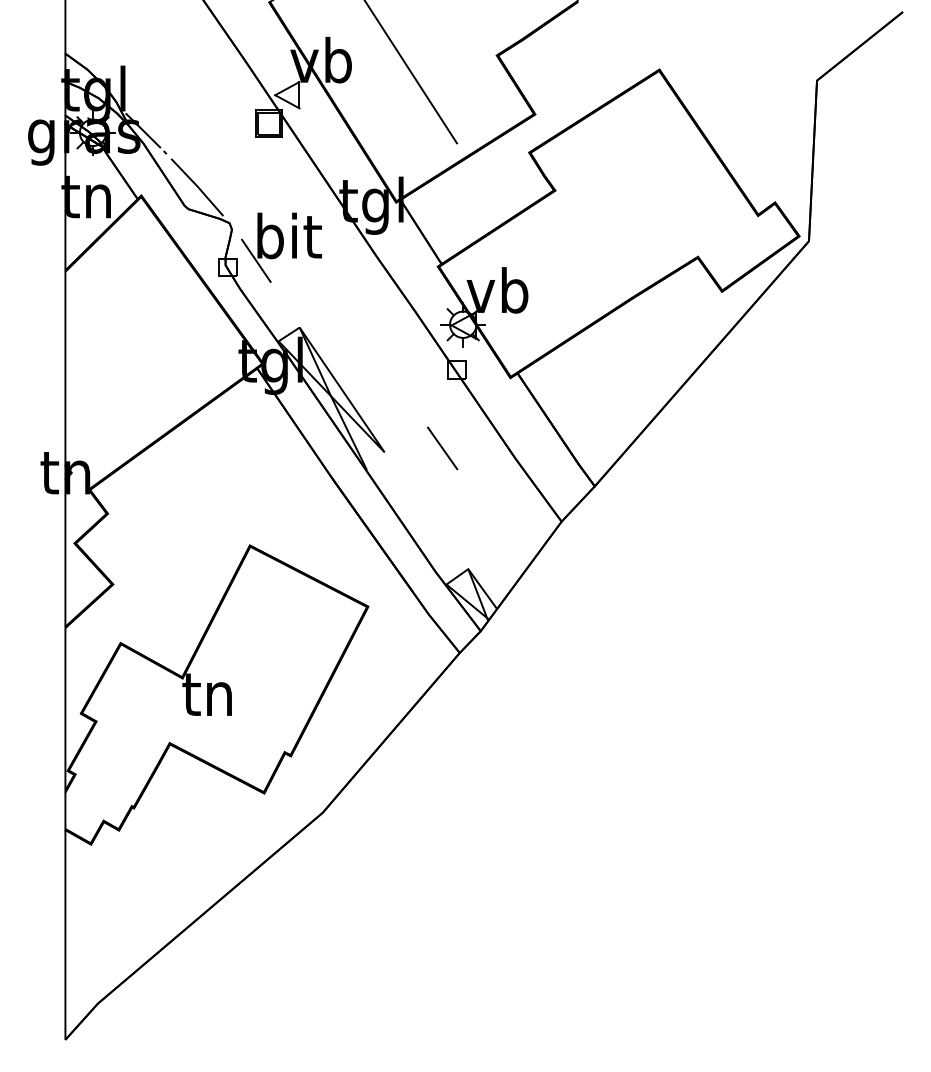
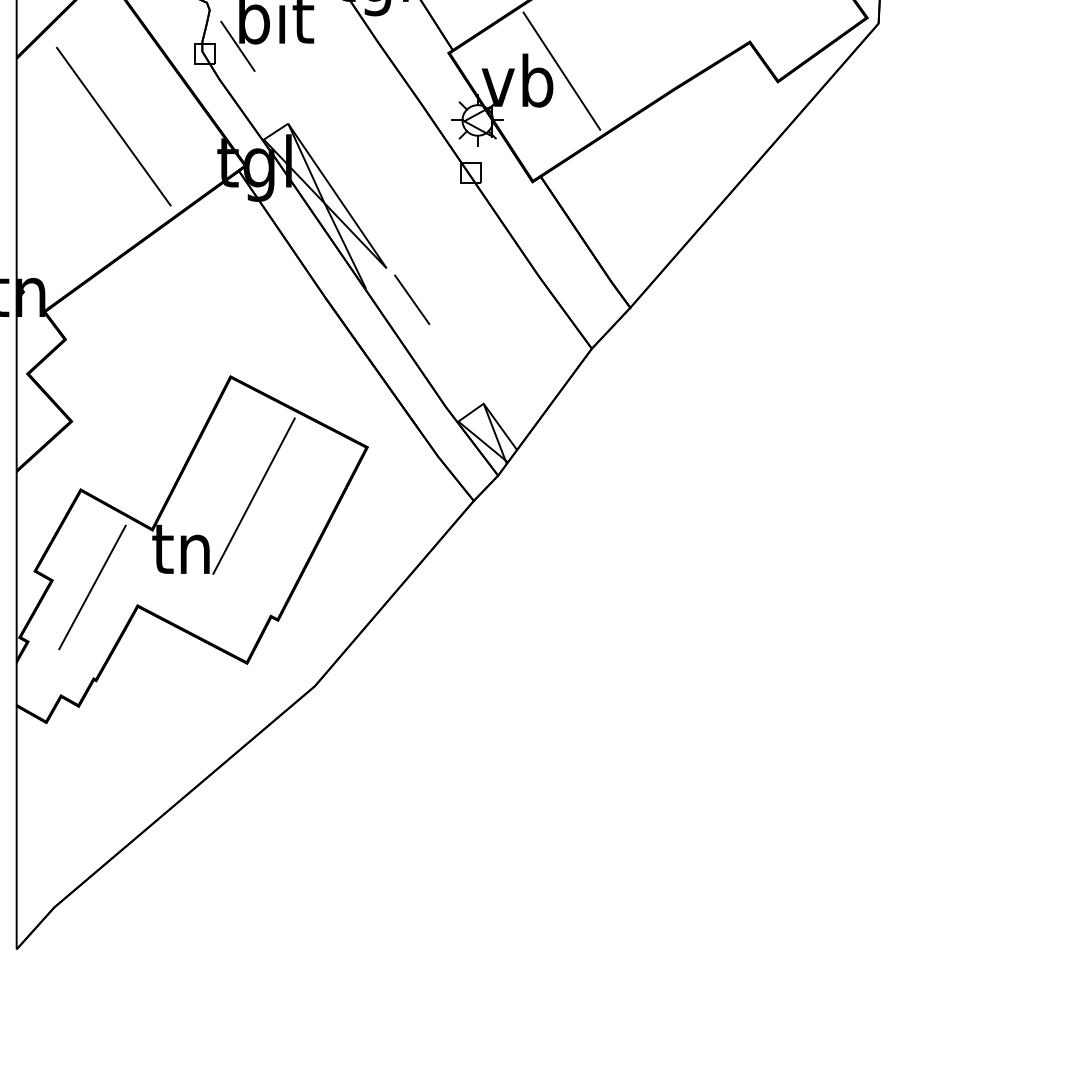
line: (535, 281) -> (561, 70), added
line: (149, 330) -> (114, 127), added
line: (442, 448) -> (412, 299), moved
line: (270, 648) -> (254, 495), added
line: (130, 727) -> (92, 587), added

